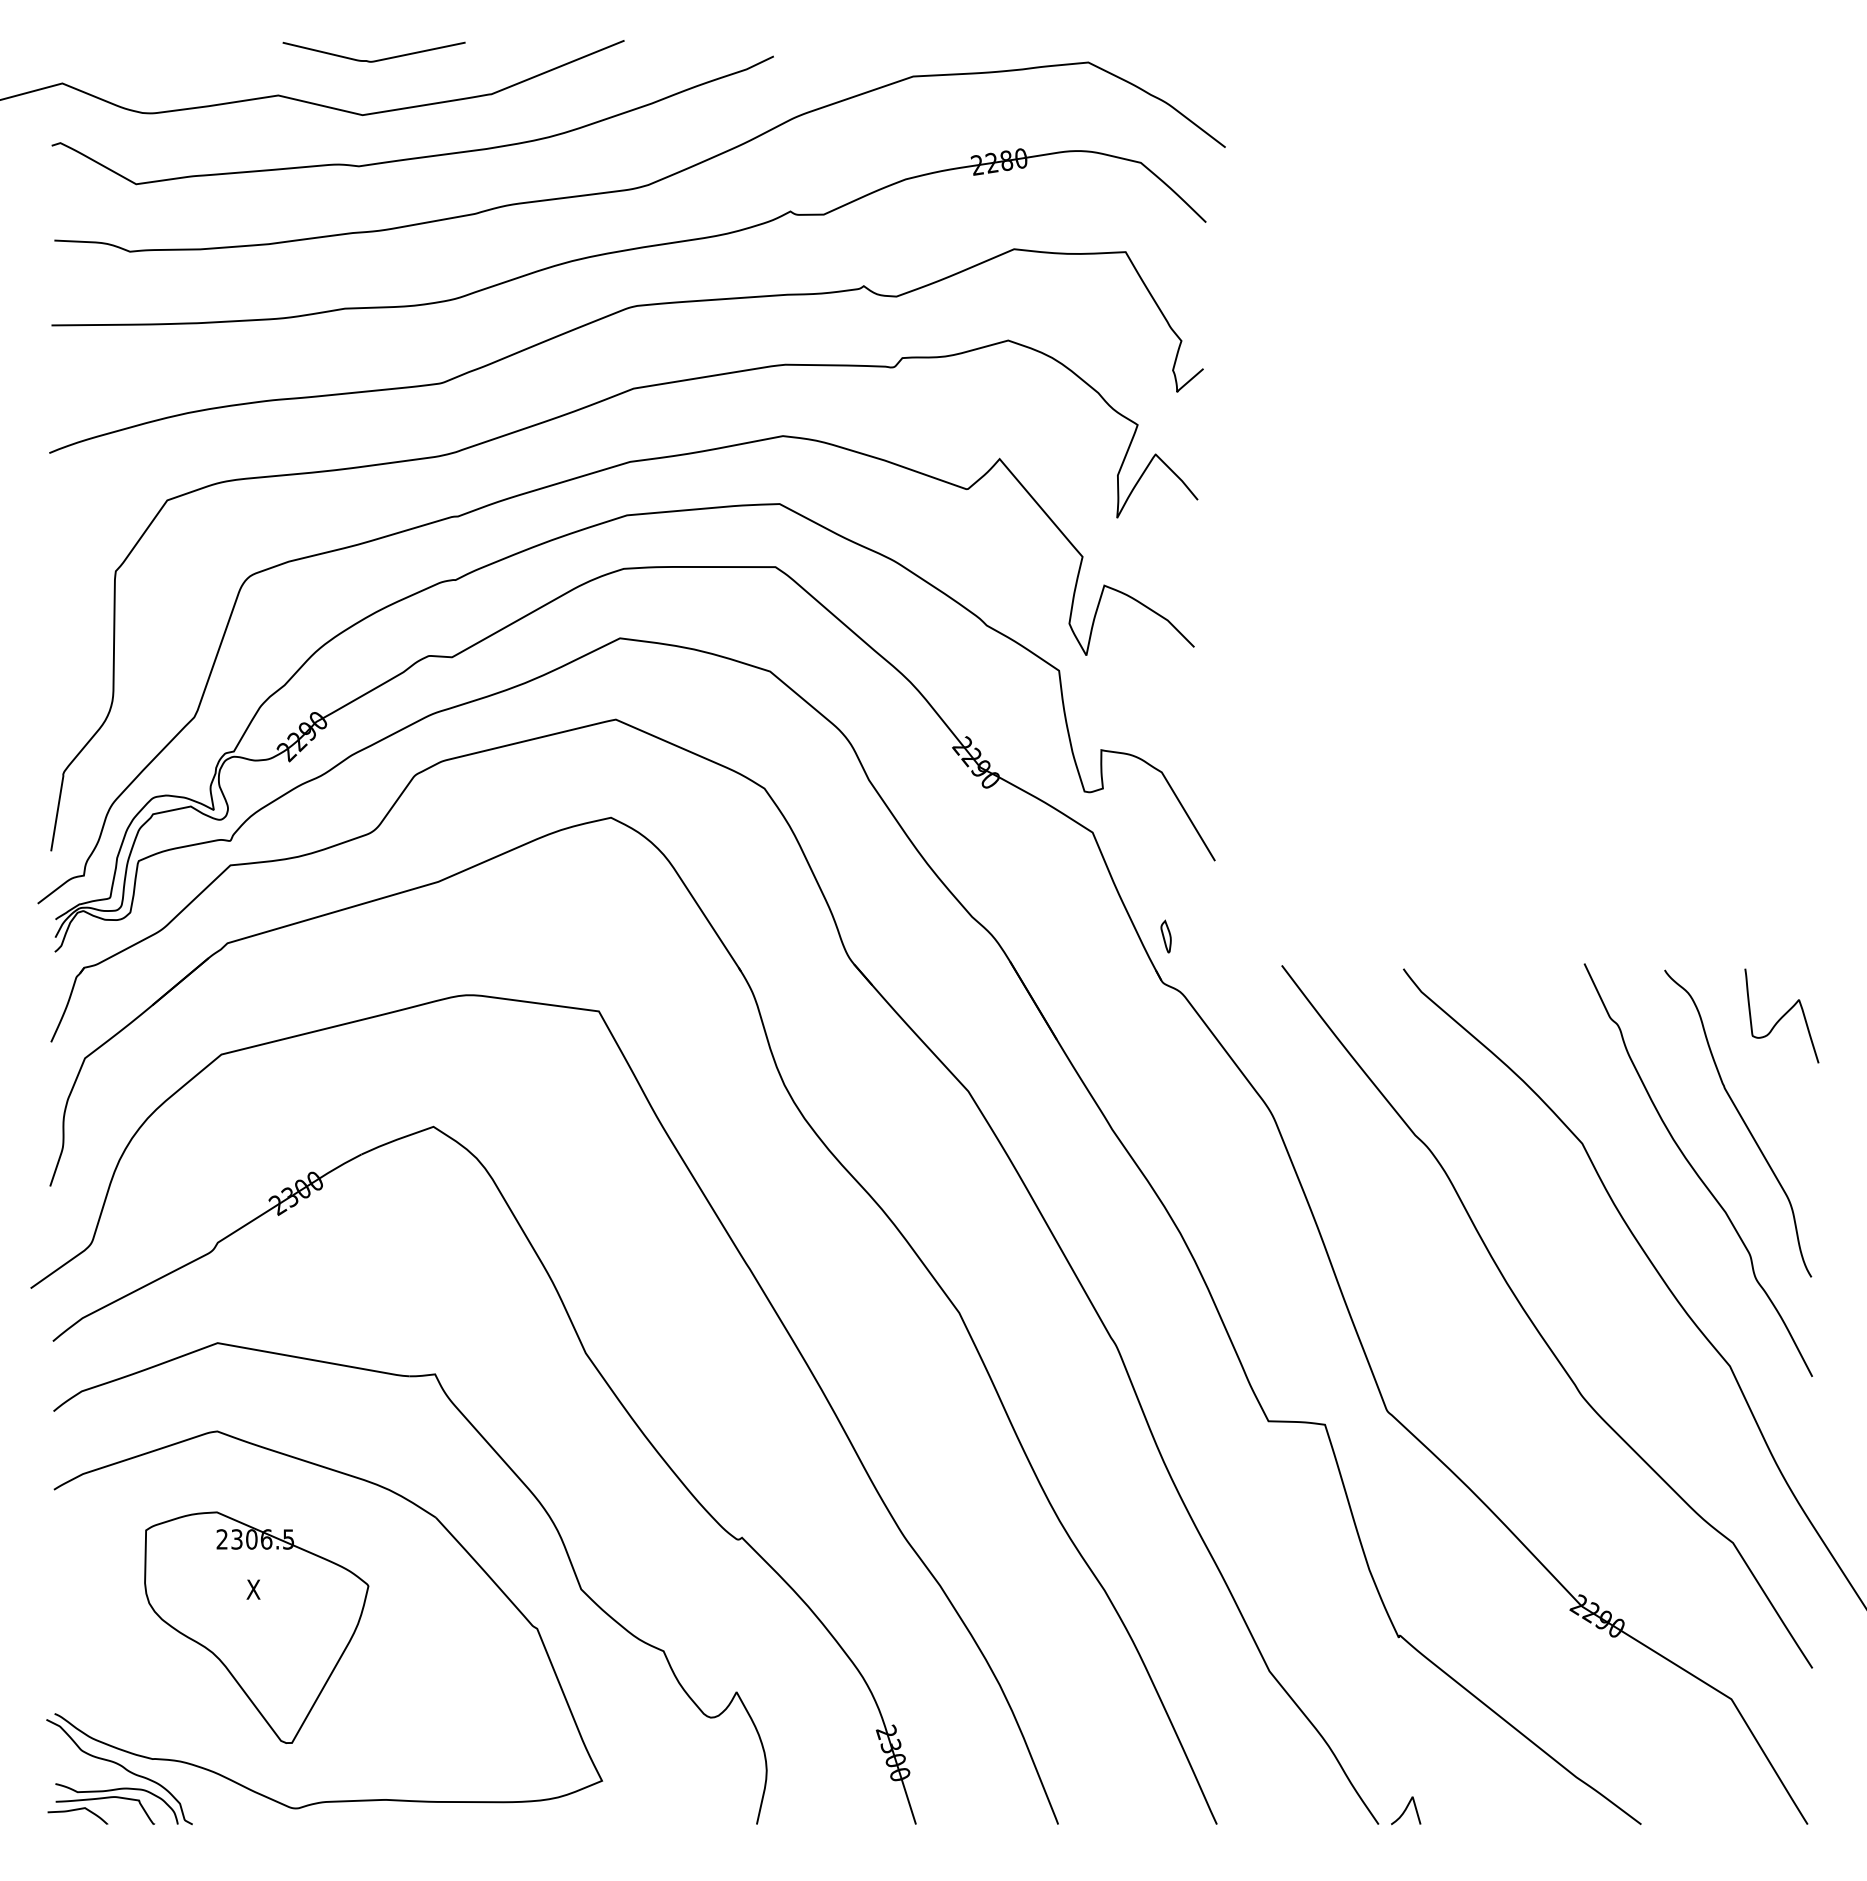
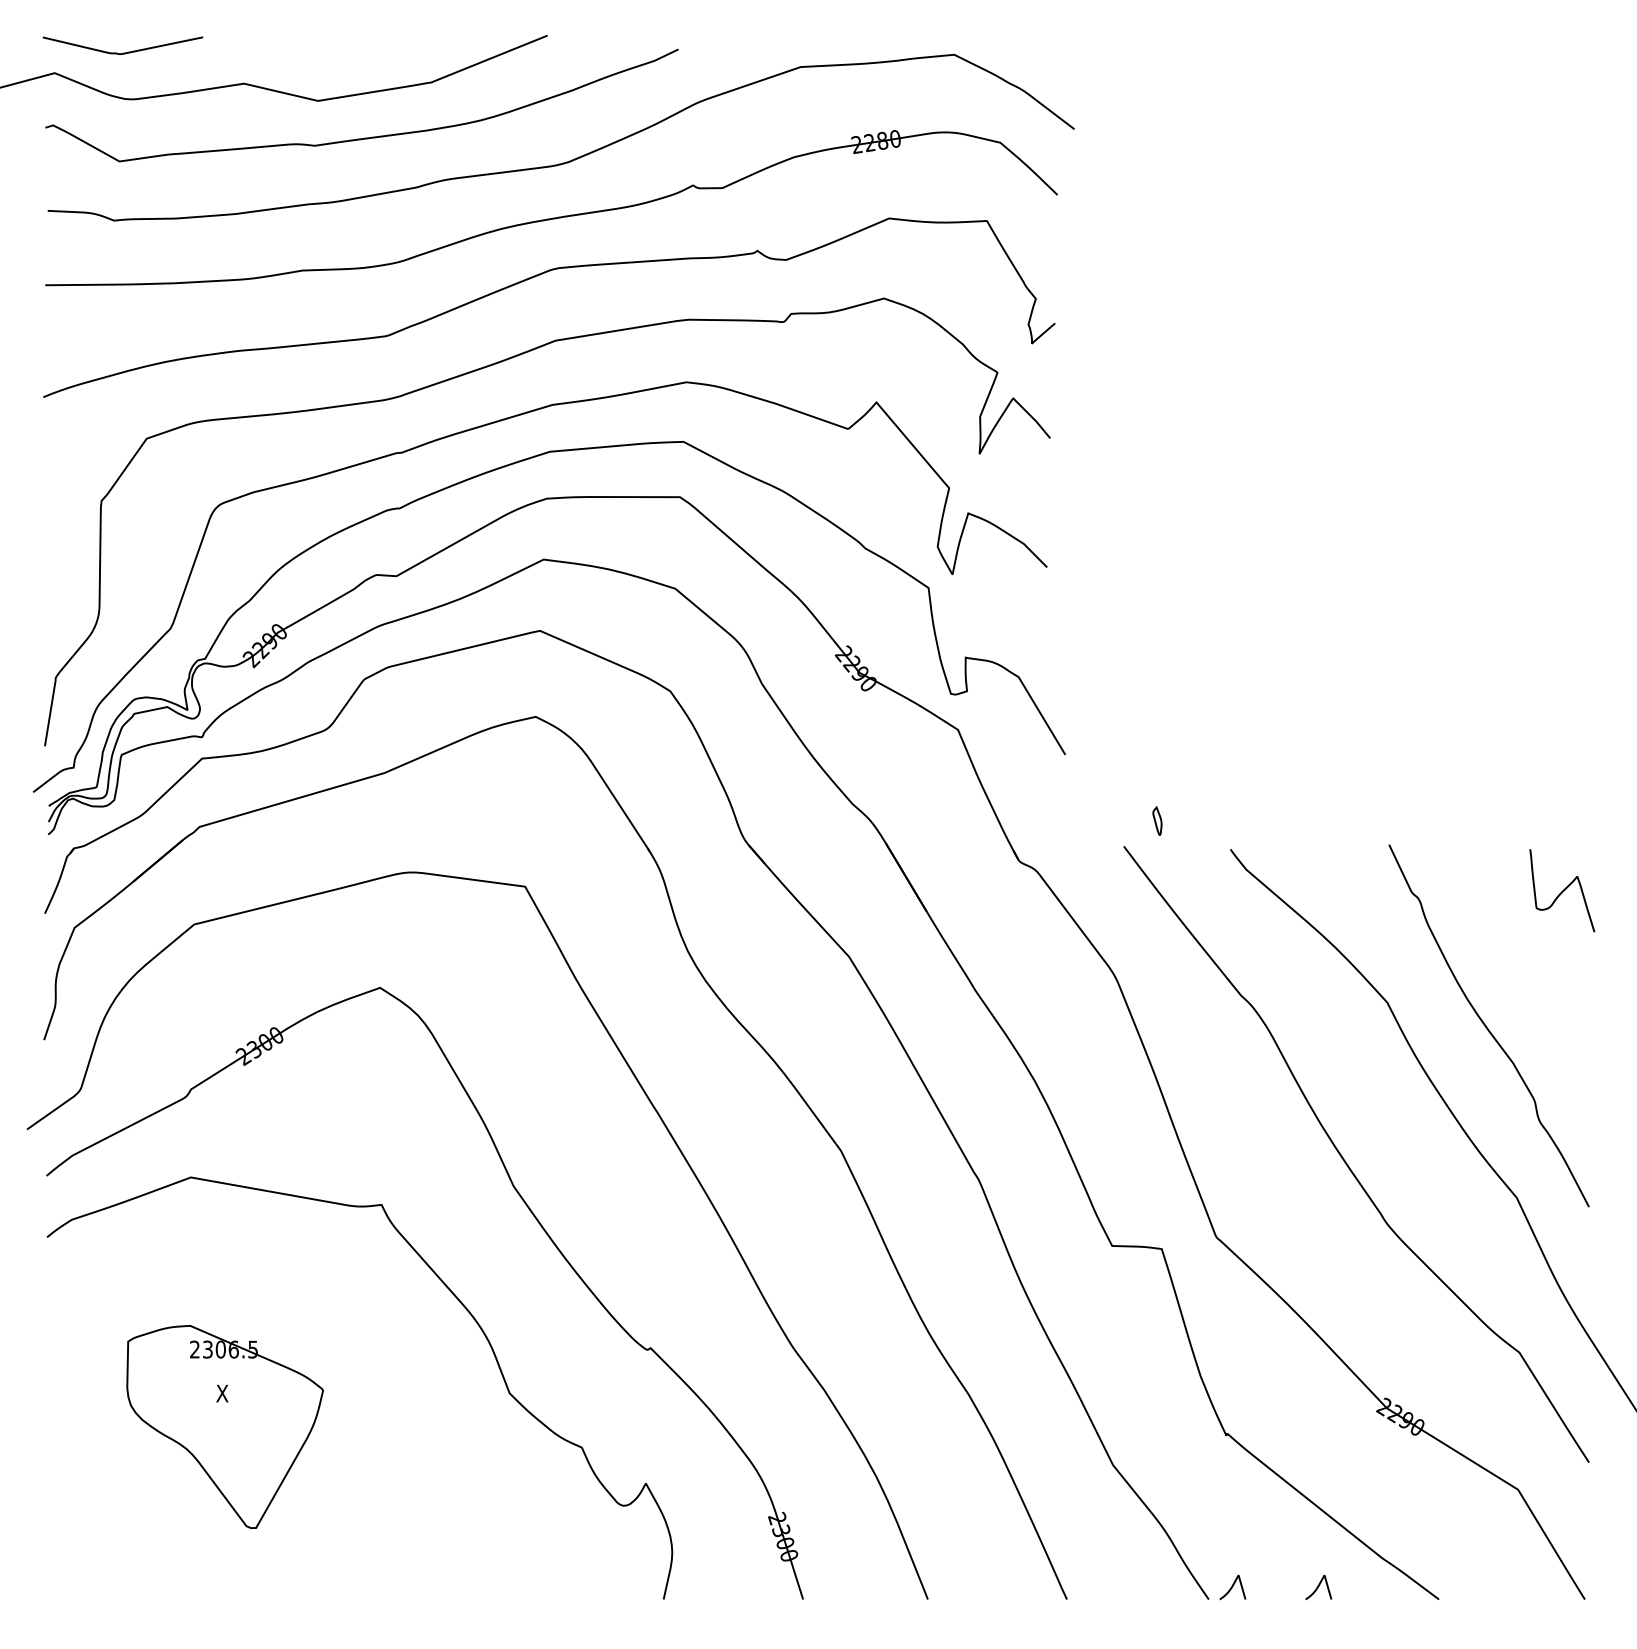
curve: (377, 59) -> (125, 52), moved
part: (1165, 936) -> (1156, 820), moved
curve: (1742, 1121) -> (1527, 983), removed
part: (382, 1488) -> (335, 1304), removed
curve: (1504, 1810) -> (1319, 1587), added

